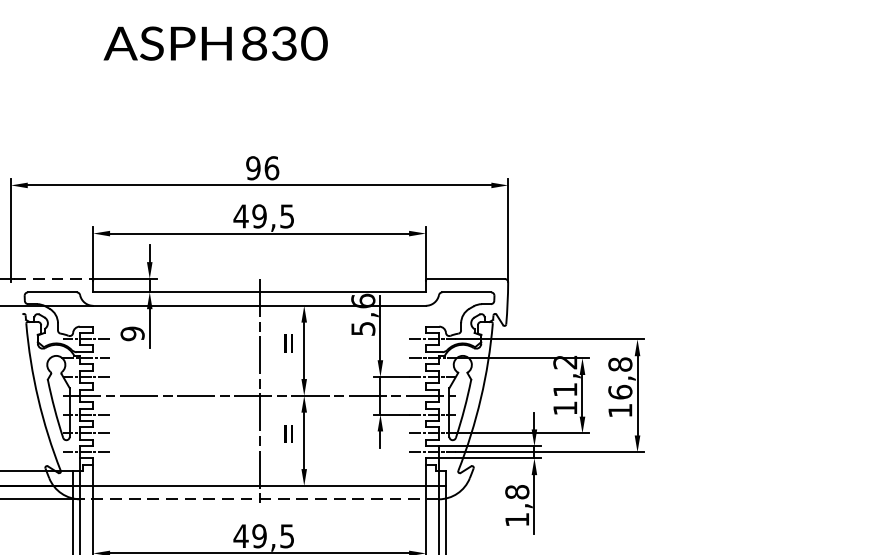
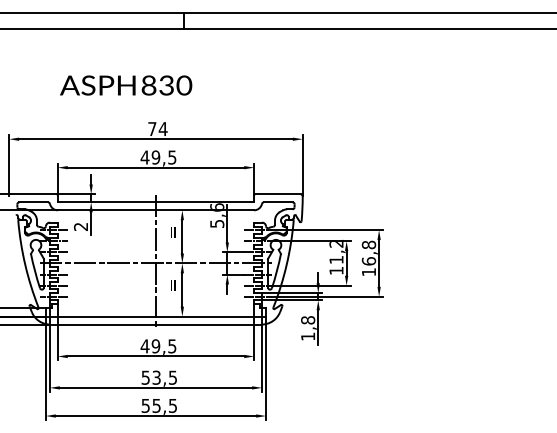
text: (216, 43) -> (126, 85), moved
text: (262, 168) -> (157, 129), 96 -> 74
line: (53, 279) -> (34, 194), dashed -> solid
text: (133, 333) -> (81, 226), 9 -> 2
line: (258, 499) -> (155, 324), dashed -> solid

